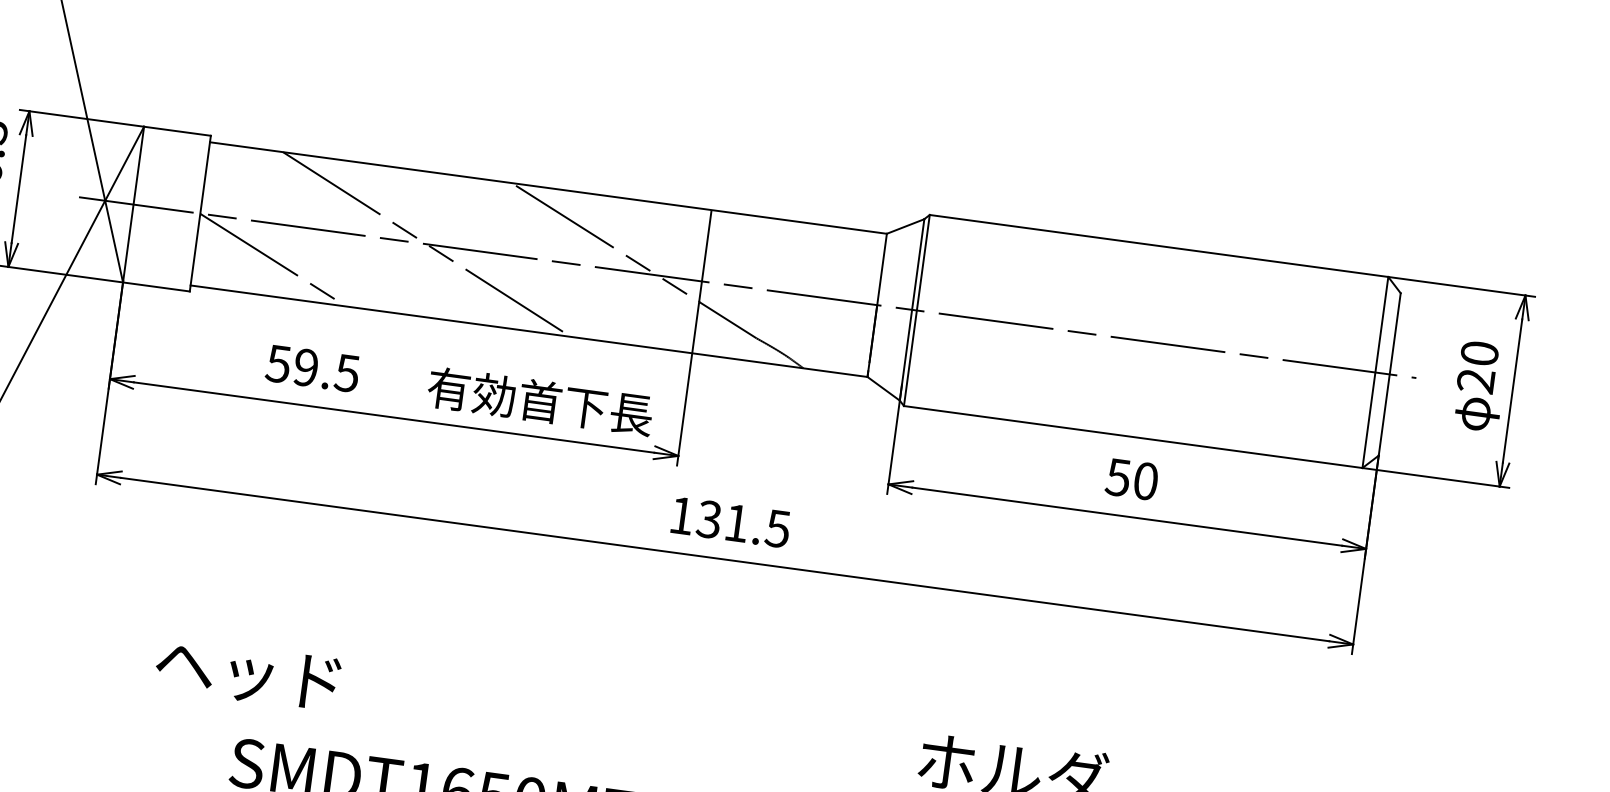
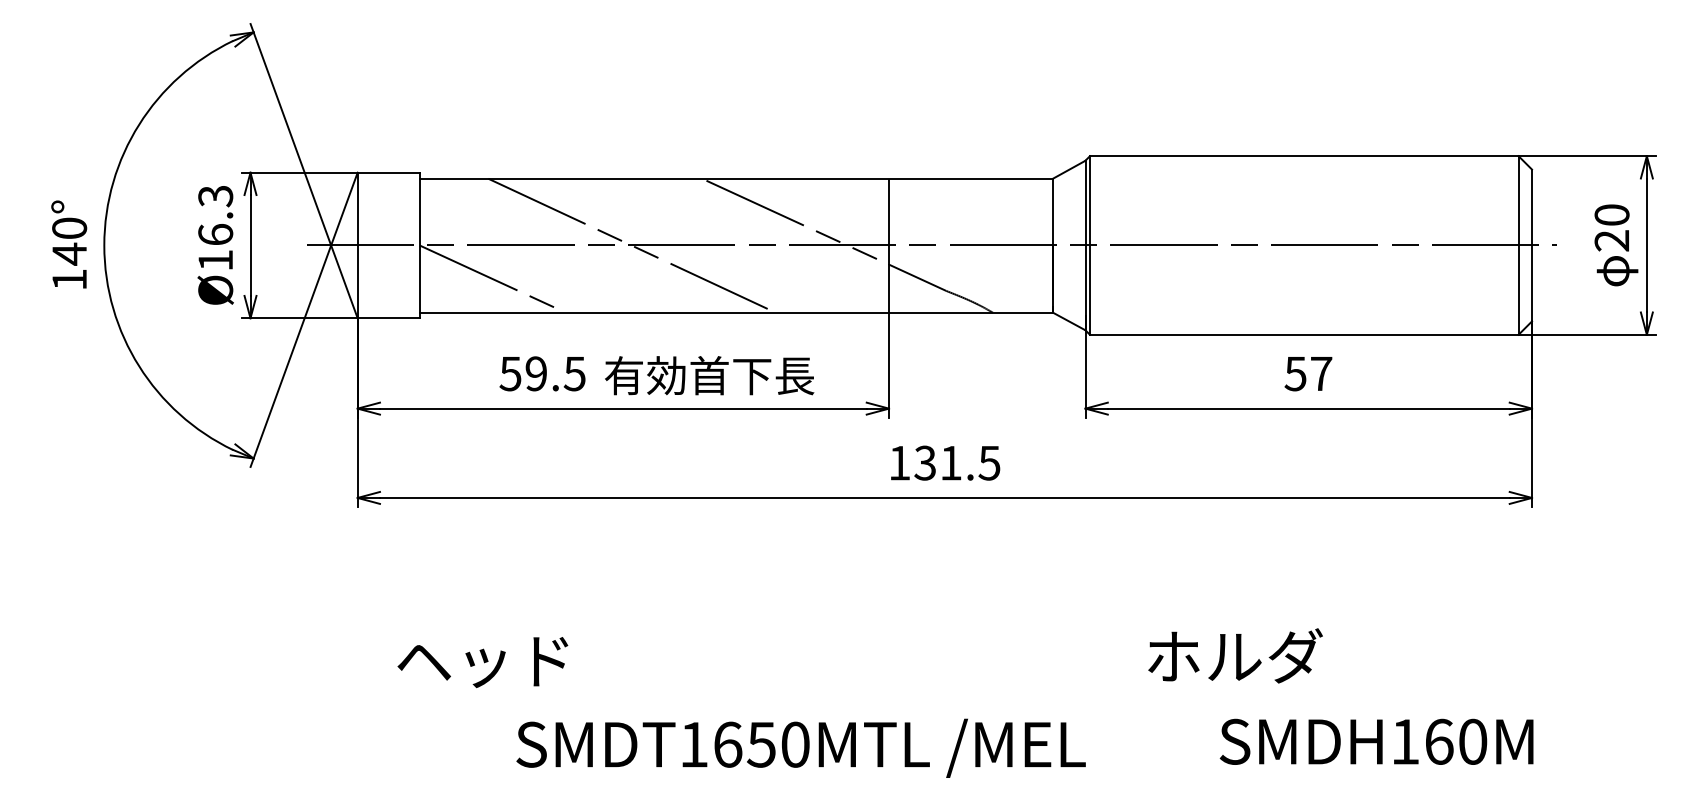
text: (540, 401) -> (709, 375), moved
text: (1146, 480) -> (1321, 373), 50 -> 57
text: (247, 674) -> (482, 662), moved

